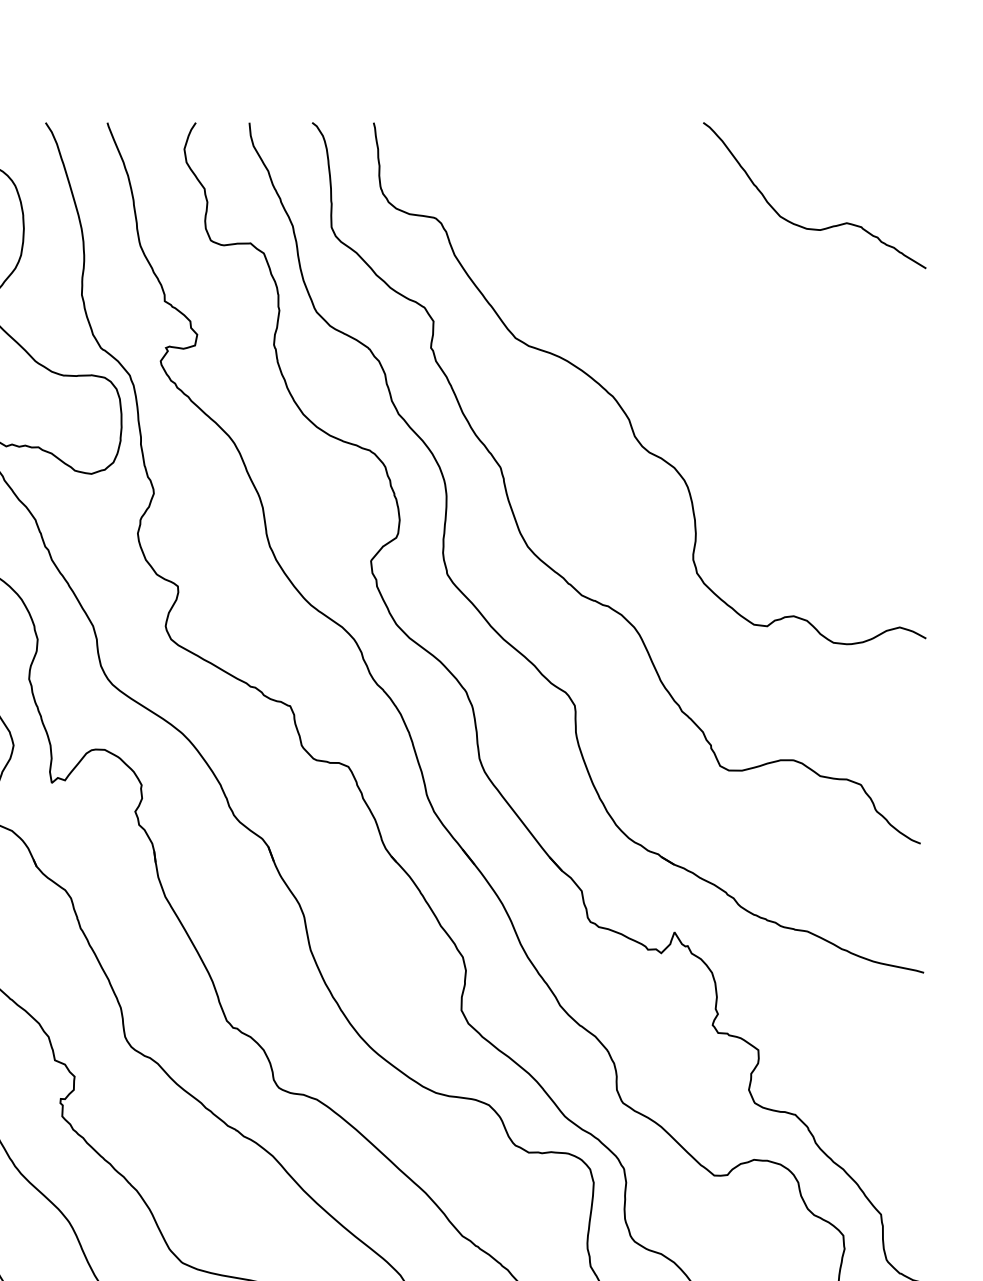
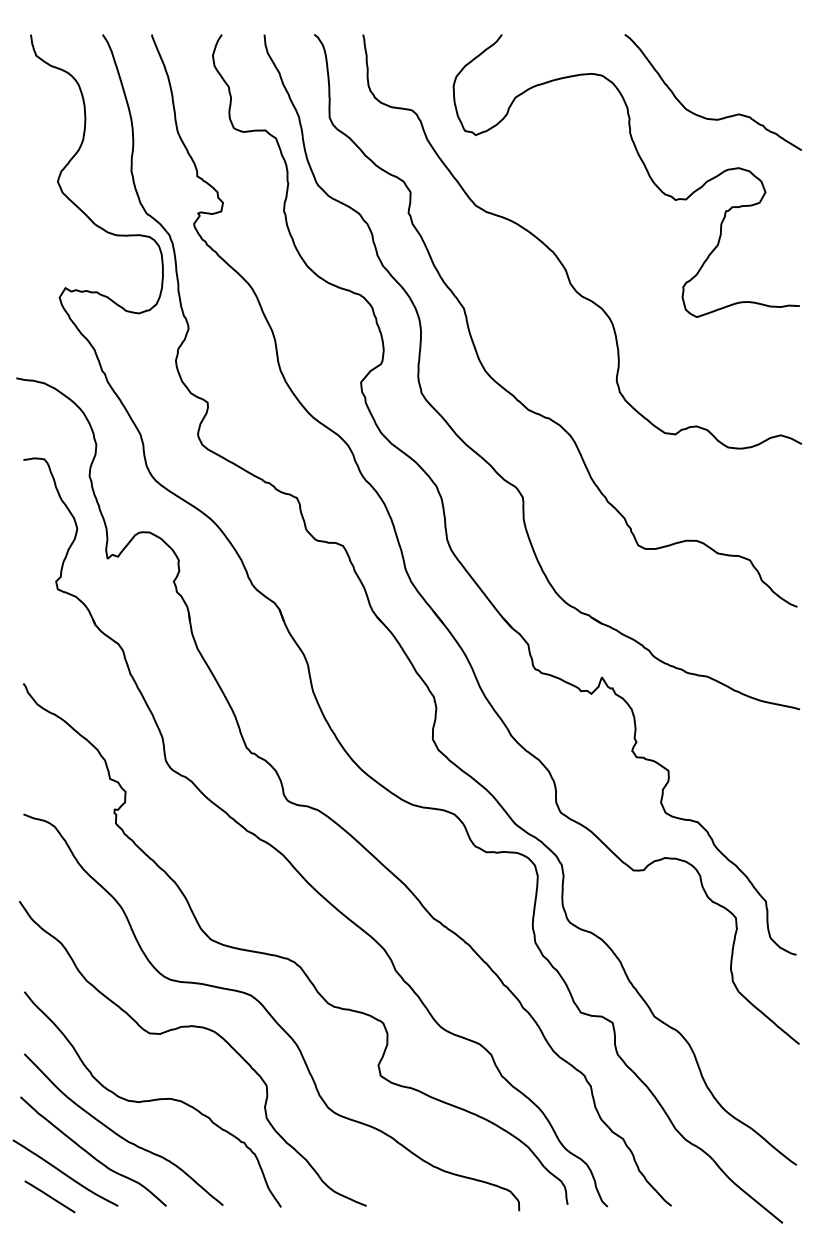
curve: (726, 287) -> (643, 165), added

